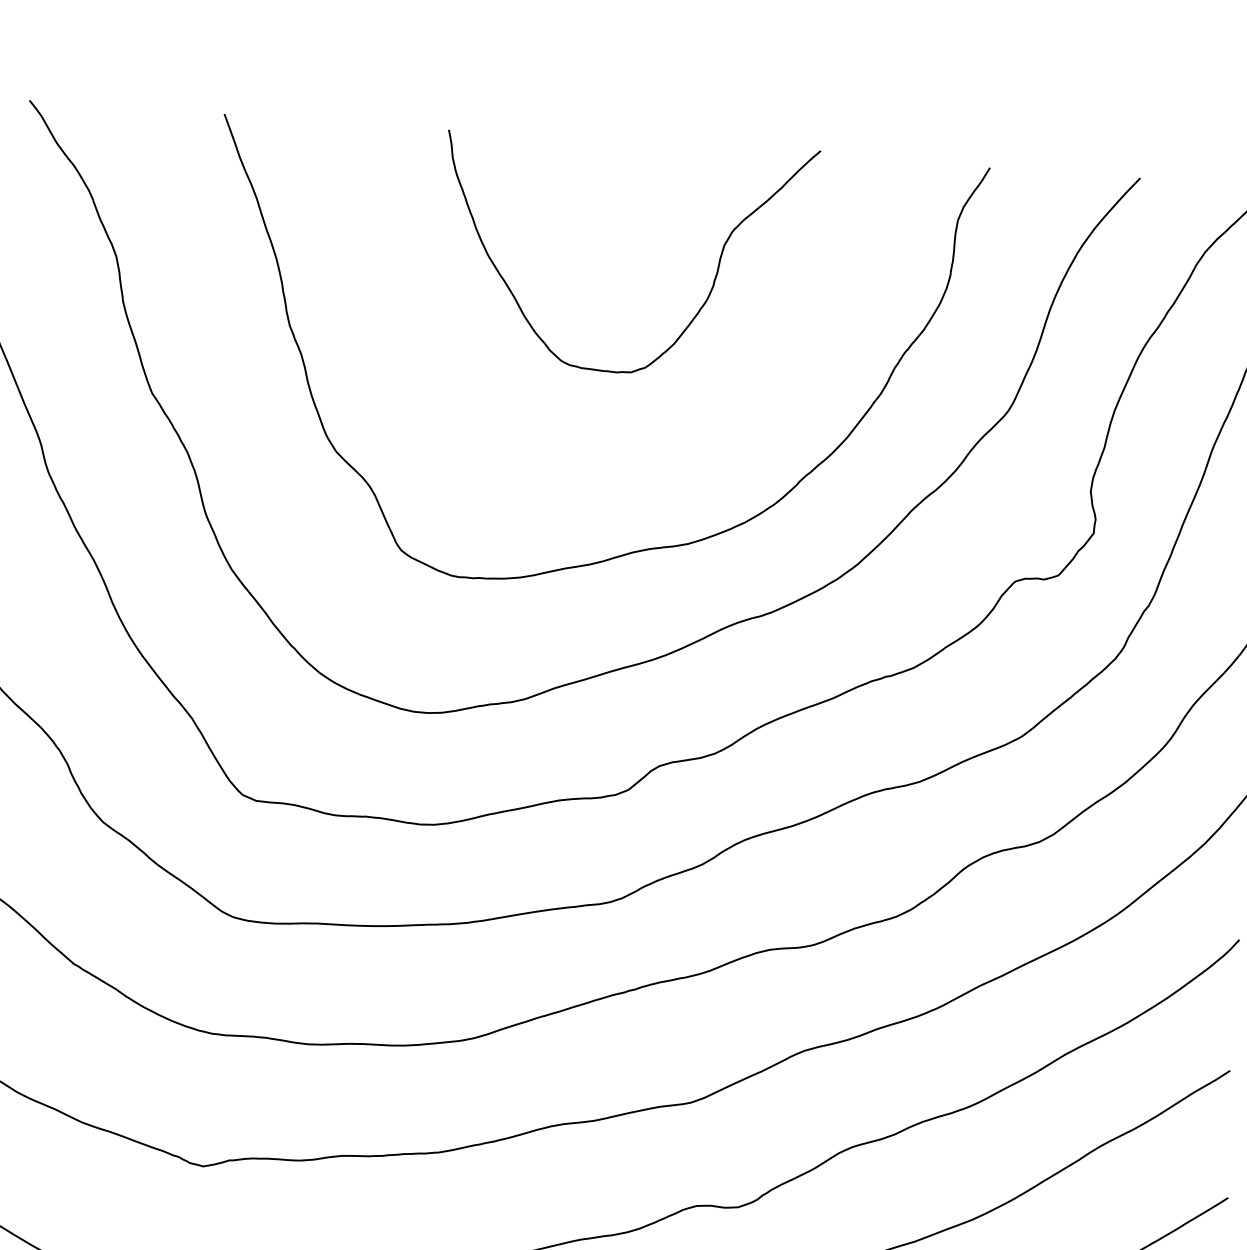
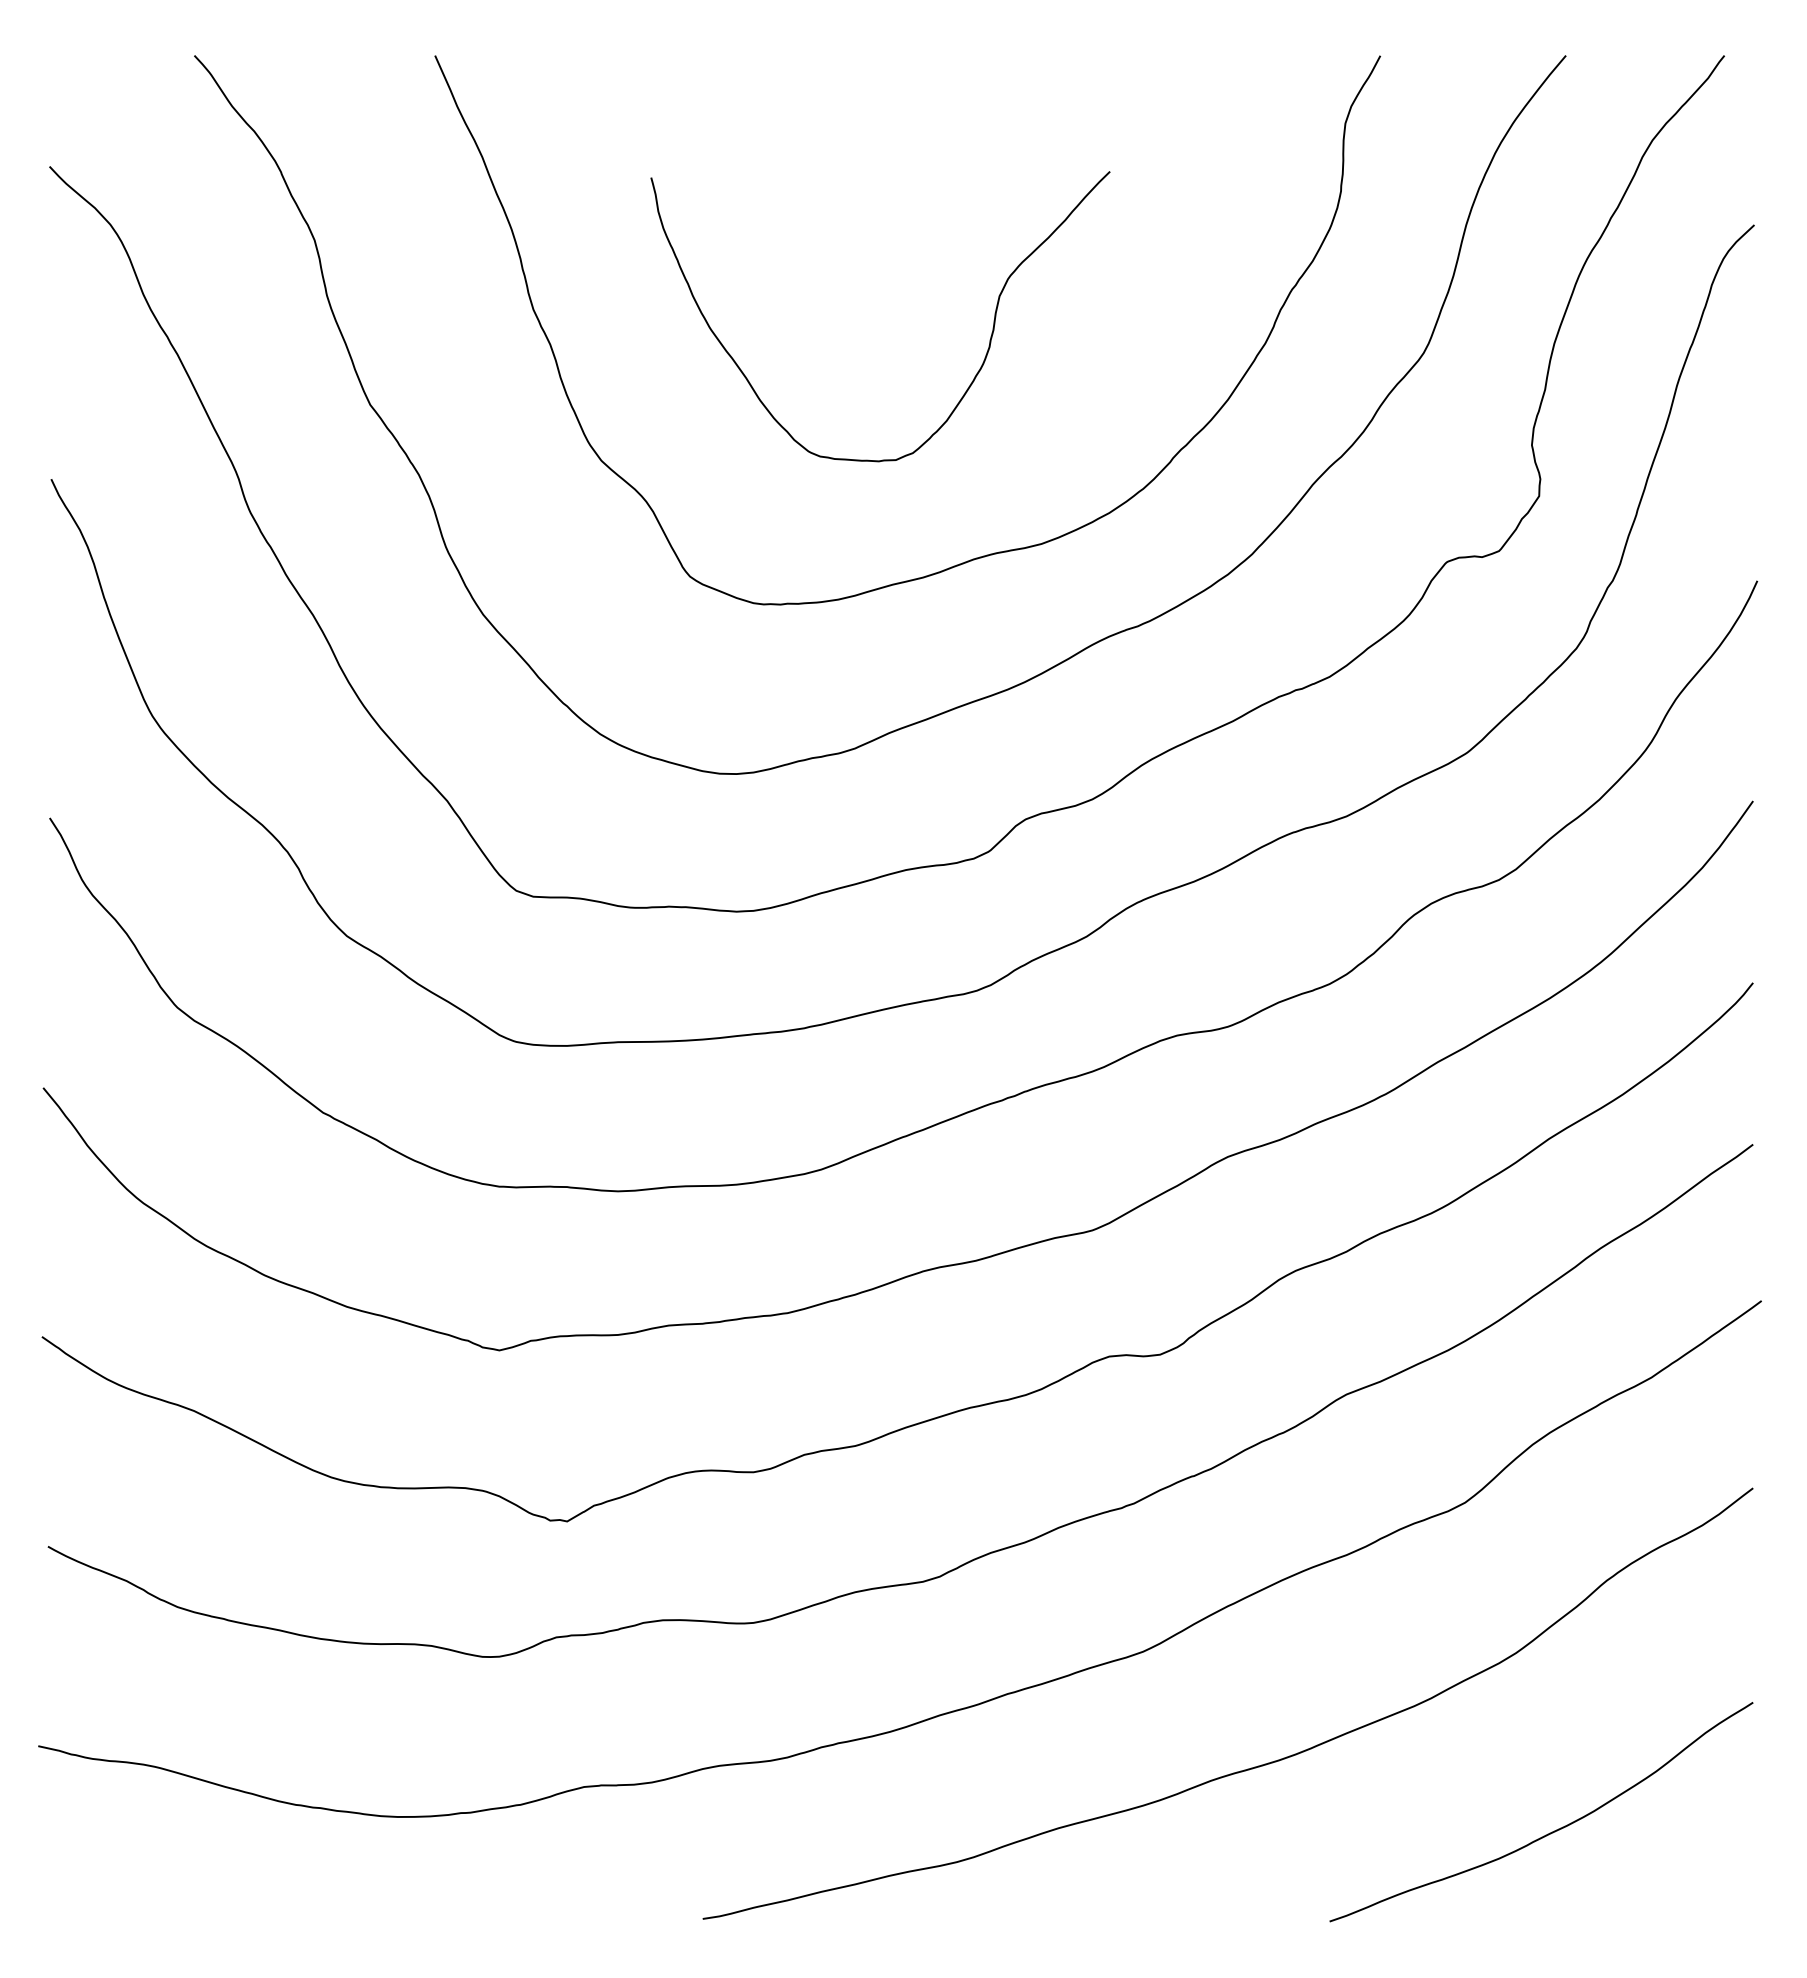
curve: (713, 280) -> (989, 339), moved

